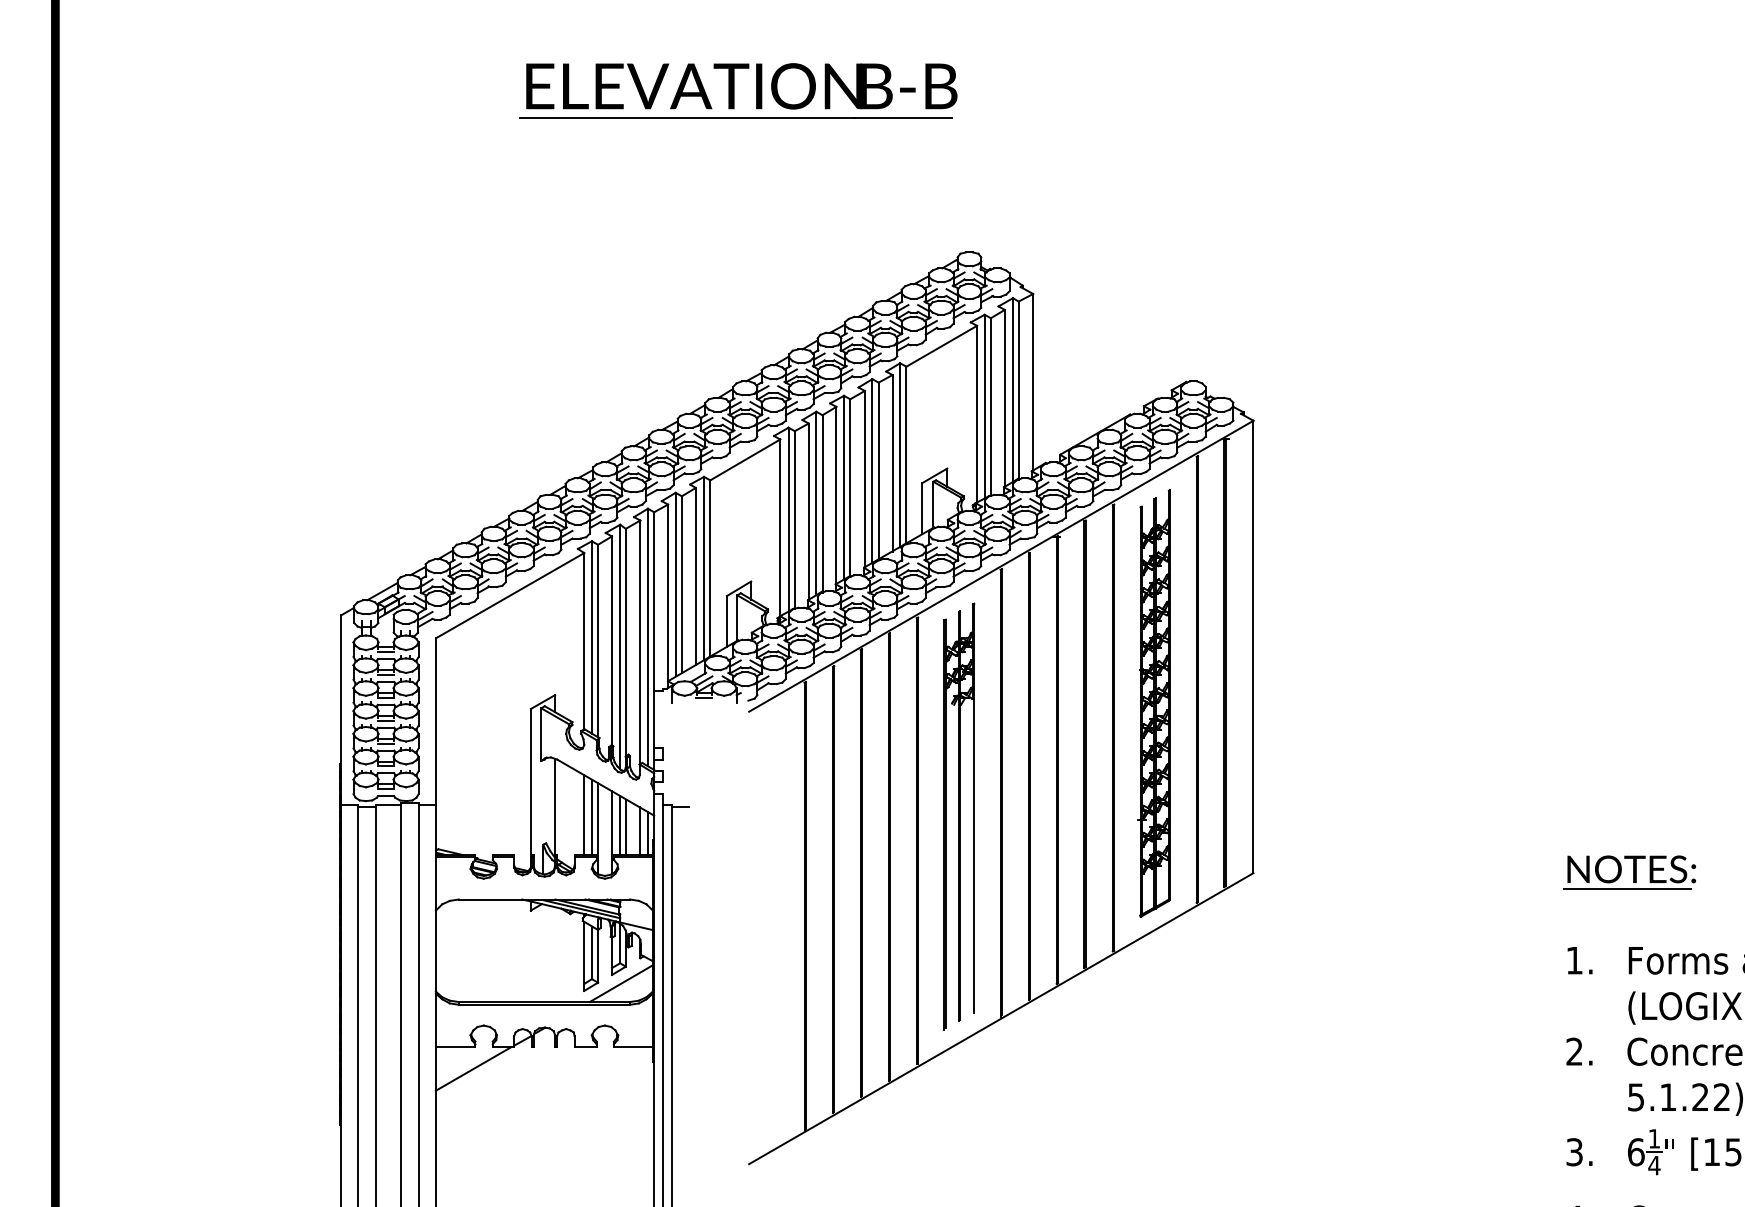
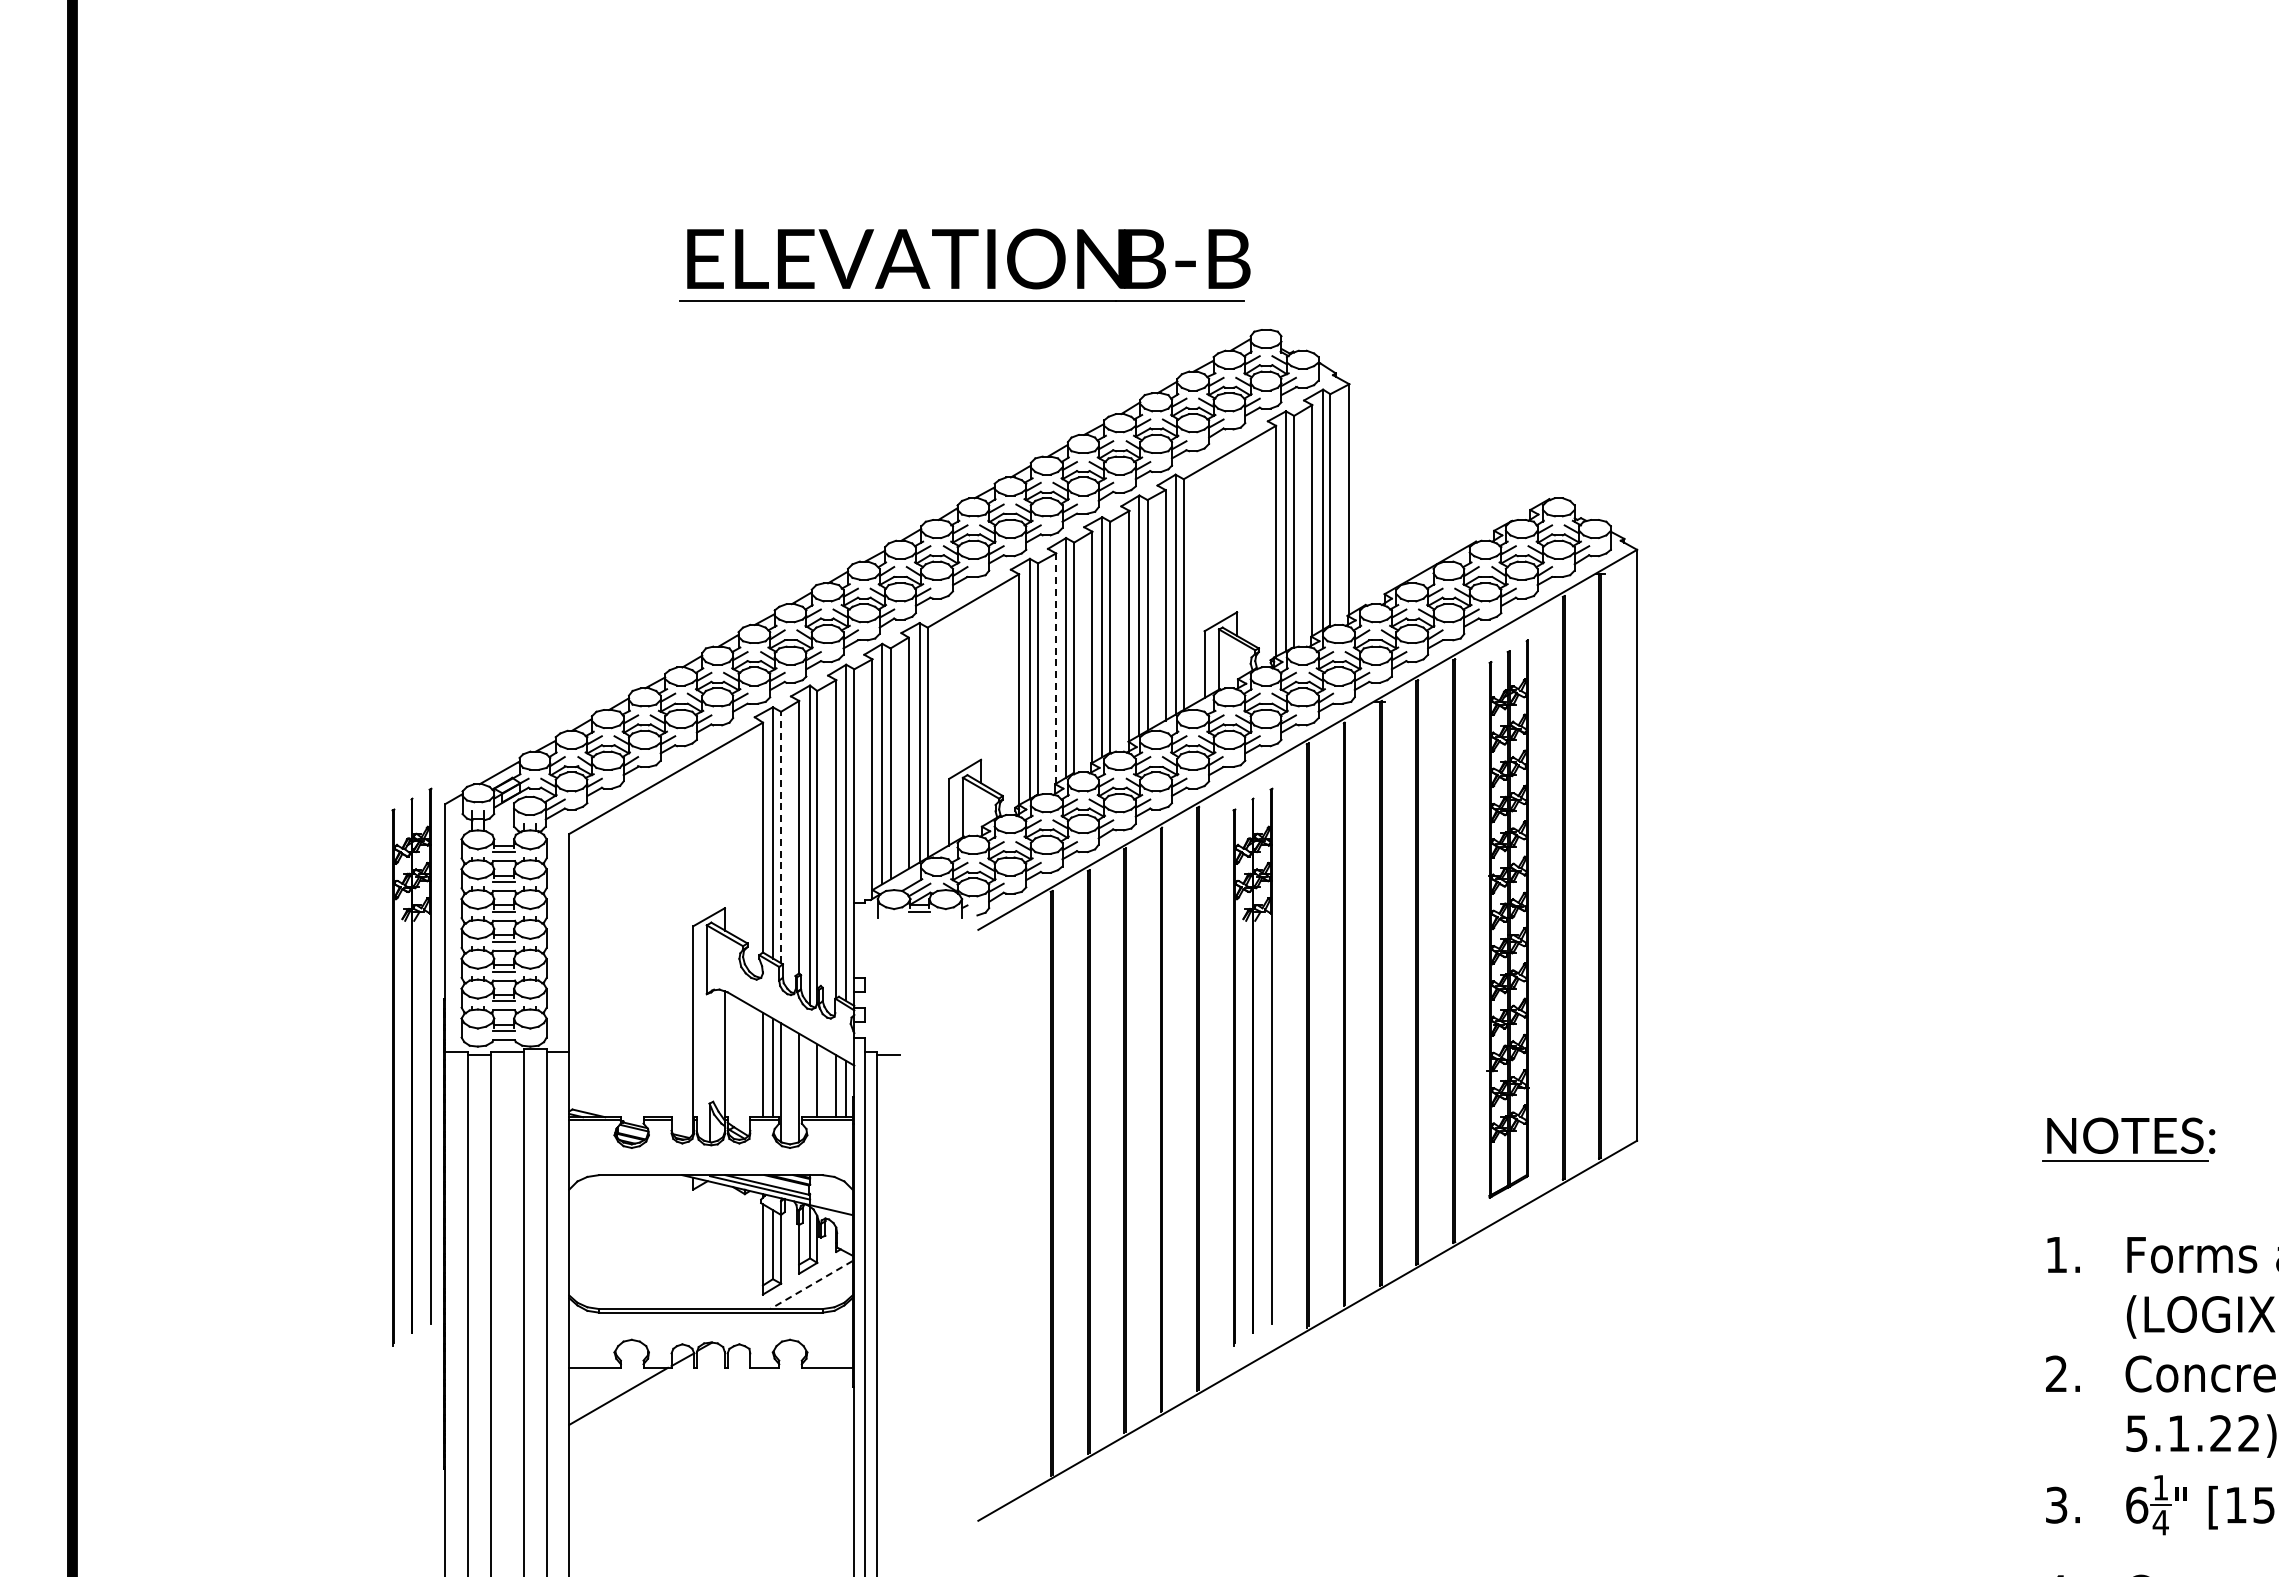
part: (738, 90) -> (964, 264), moved
line: (808, 512) -> (1056, 669), solid -> dashed
line: (598, 641) -> (781, 837), solid -> dashed
part: (315, 816) -> (411, 1066), added
line: (620, 825) -> (810, 1078), removed
line: (621, 984) -> (811, 1285), solid -> dashed

